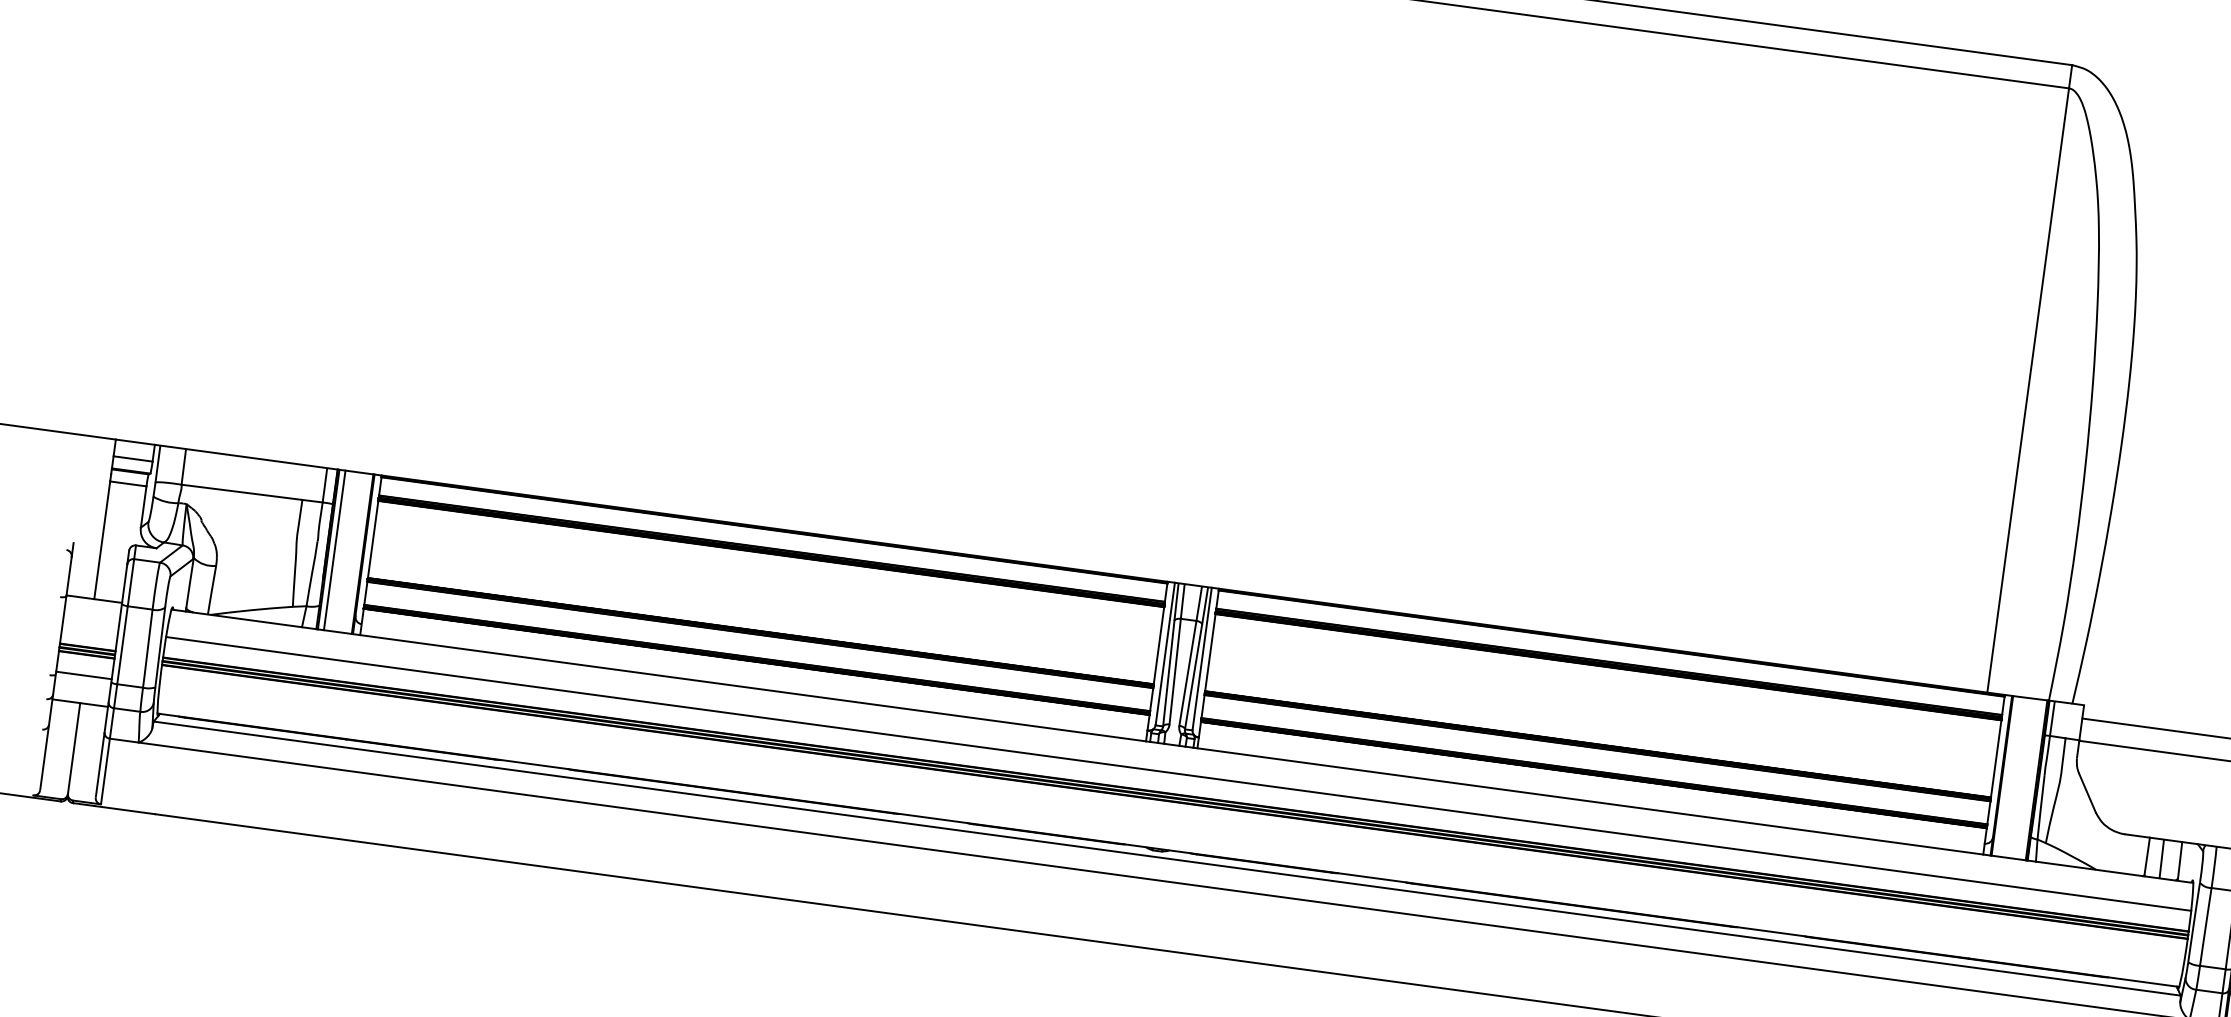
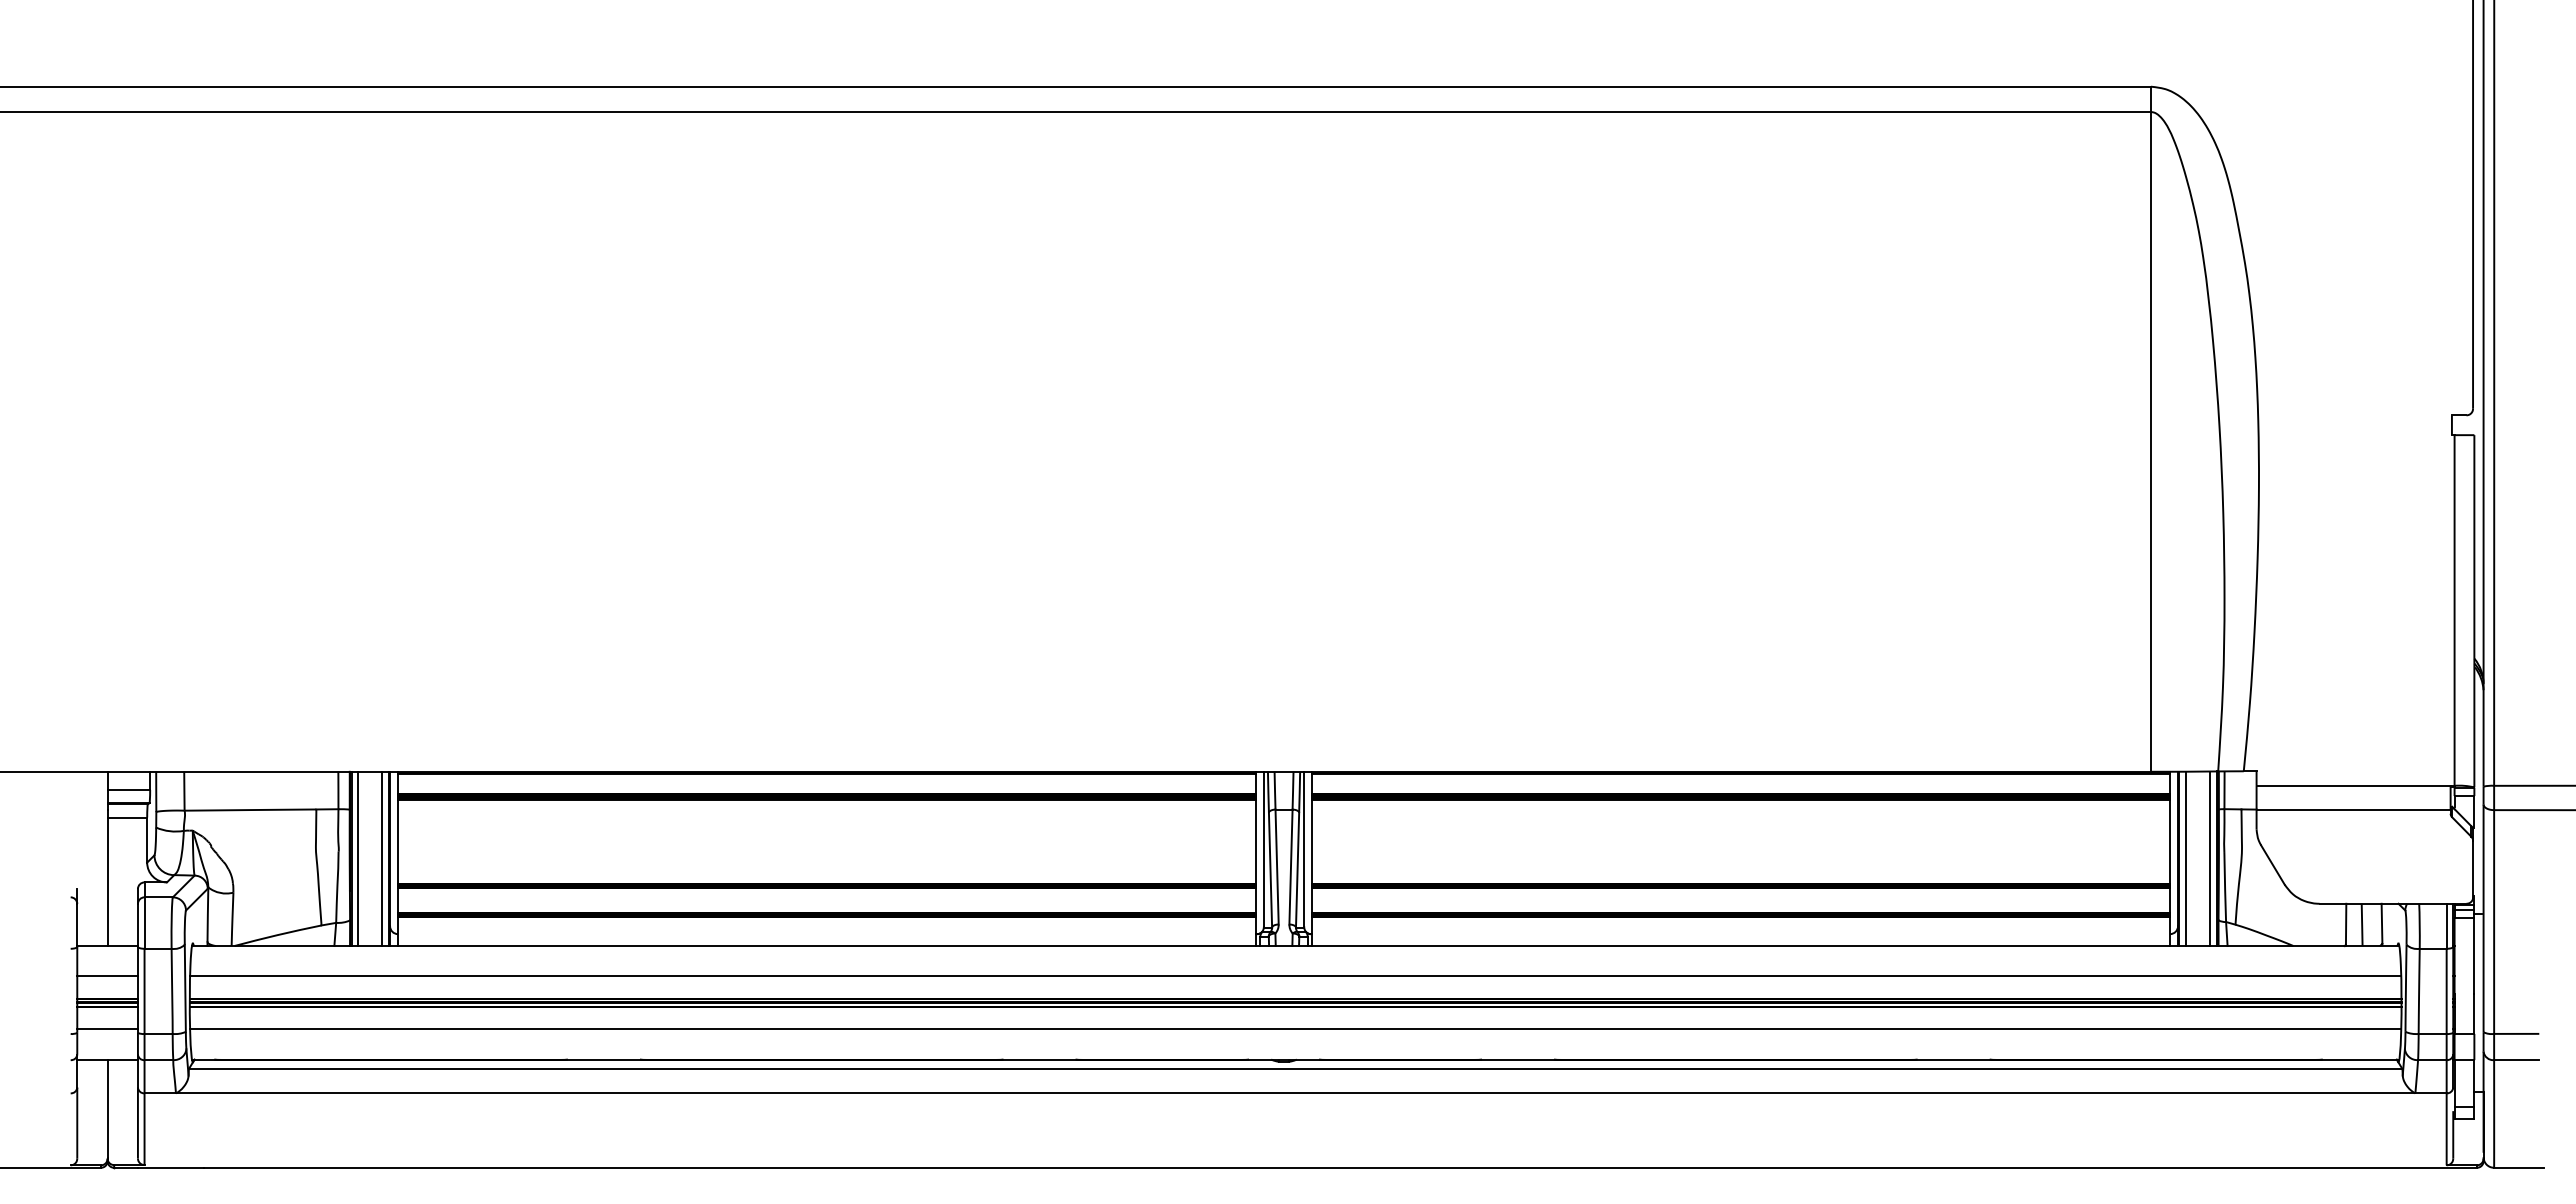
line: (356, 553) -> (382, 858), added
line: (90, 627) -> (107, 976), added
line: (2008, 776) -> (2185, 858), added
line: (2030, 779) -> (2209, 858), added
line: (1171, 822) -> (1295, 1029), added

